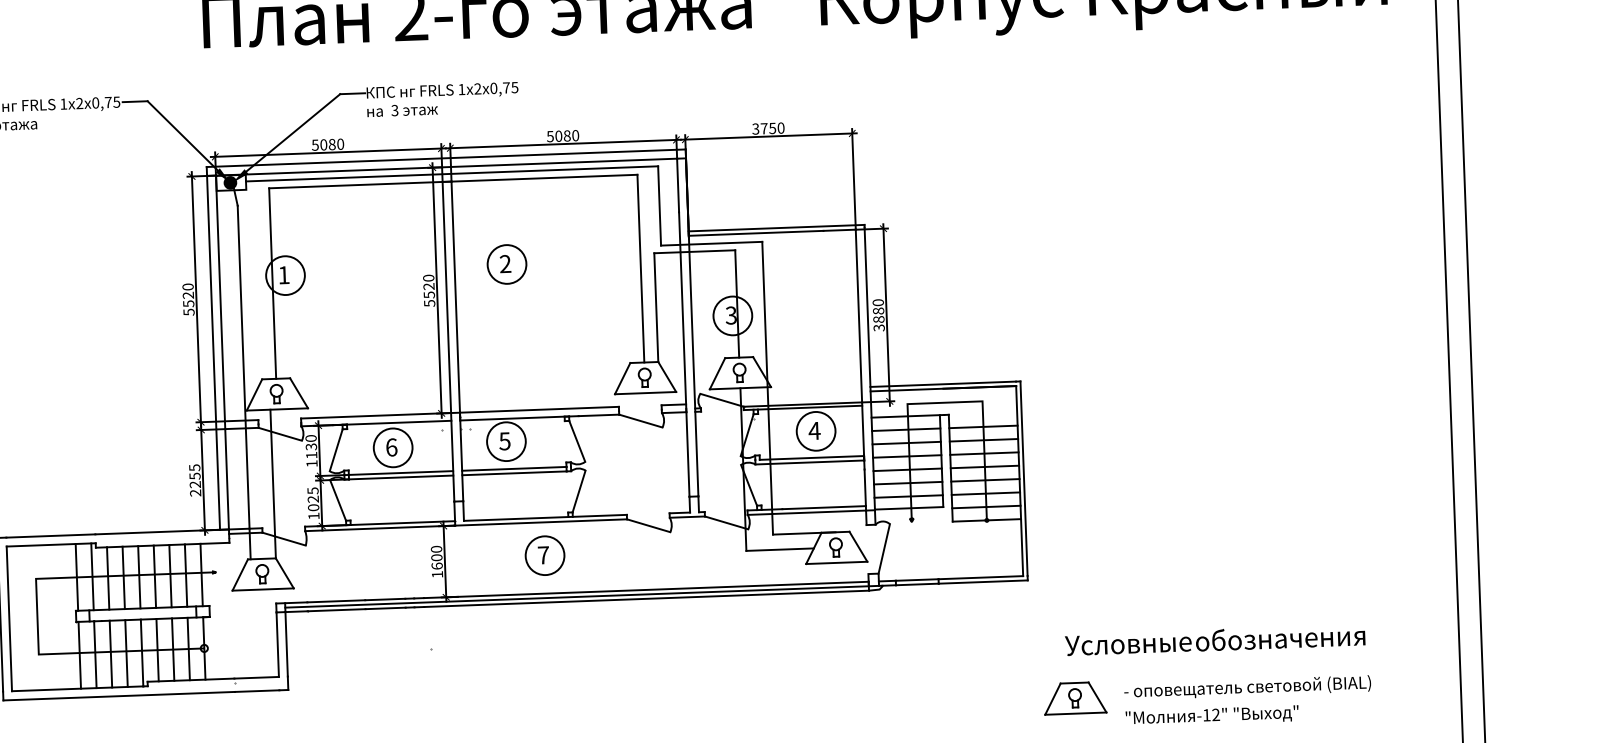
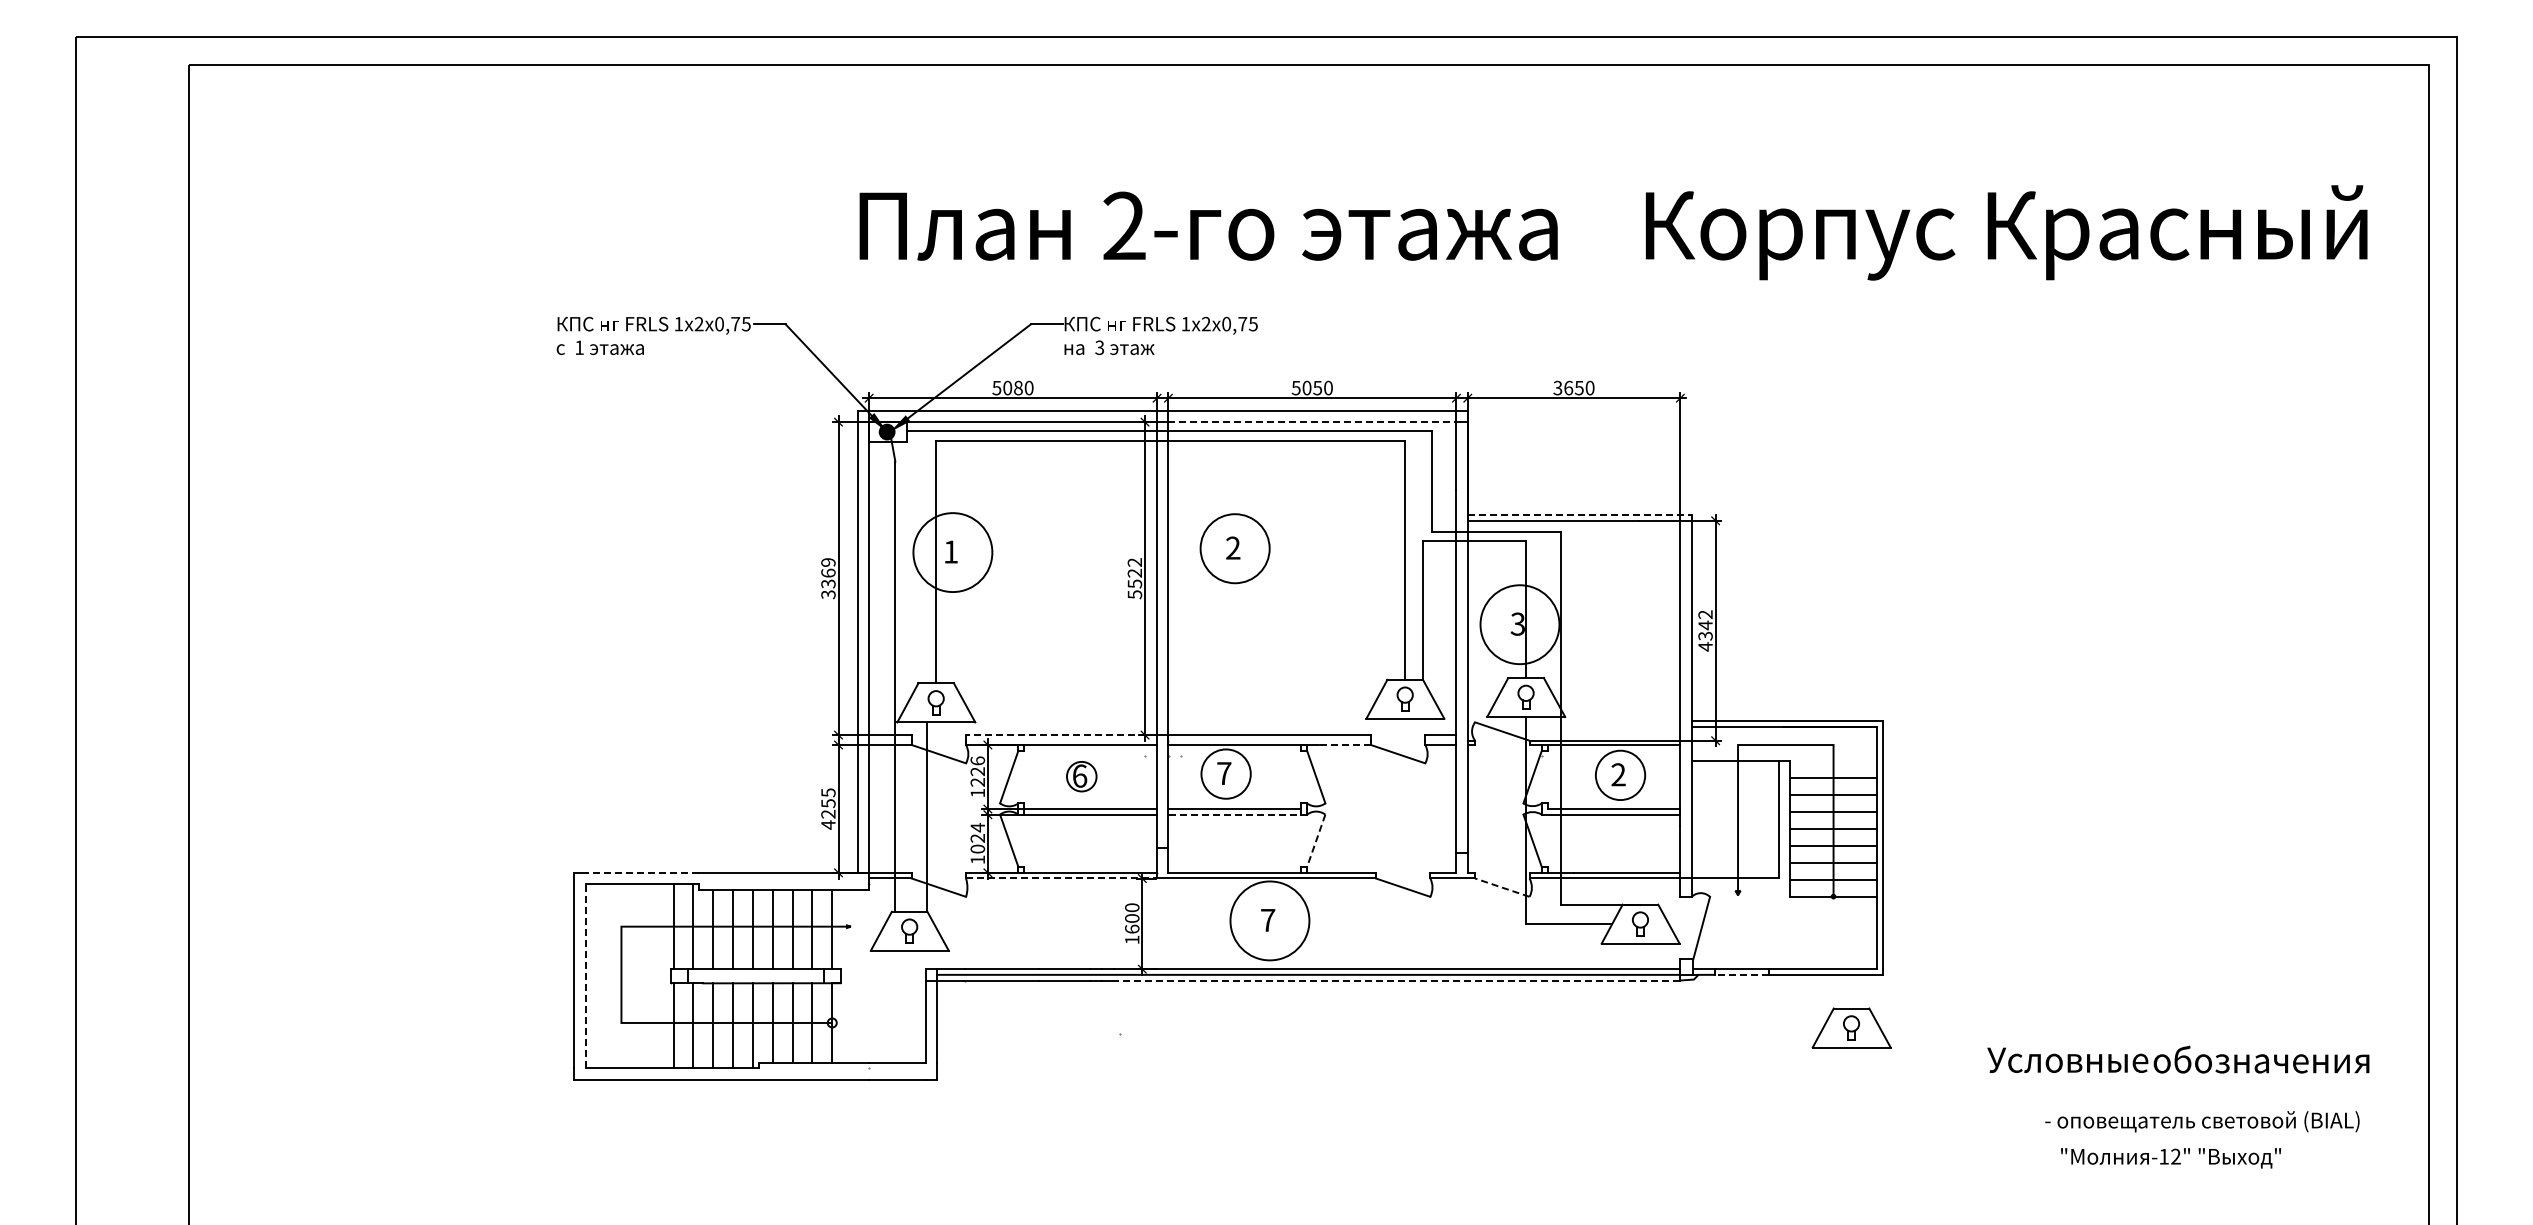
text: (764, 128) -> (1568, 387), 3750 -> 3650
text: (567, 135) -> (1317, 387), 5080 -> 5050
line: (564, 163) -> (1312, 422), solid -> dashed
line: (776, 228) -> (1579, 515), solid -> dashed
circle: (506, 264) -> (1234, 548), size x1.4
circle: (285, 275) -> (952, 552), size x1.6
text: (428, 278) -> (1134, 562), 5520 -> 5522
text: (188, 299) -> (828, 578), 5520 -> 3369
circle: (732, 315) -> (1519, 624), size x1.6
text: (878, 315) -> (1705, 630), 3880 -> 4342
line: (599, 415) -> (1345, 744), solid -> dashed
line: (376, 416) -> (1061, 735), solid -> dashed
line: (905, 429) -> (1734, 777), removed
text: (814, 430) -> (1618, 774), 4 -> 2
text: (504, 441) -> (1223, 773), 5 -> 7
line: (906, 443) -> (1734, 794), removed
text: (311, 446) -> (977, 771), 1130 -> 1226
circle: (392, 447) -> (1081, 776), size x0.6
line: (906, 456) -> (1734, 811), removed
line: (907, 469) -> (1734, 828), removed
line: (514, 473) -> (1235, 814), solid -> dashed
line: (907, 483) -> (1734, 845), removed
text: (312, 490) -> (977, 827), 1025 -> 1024
line: (579, 491) -> (1316, 840), solid -> dashed
text: (195, 492) -> (828, 824), 2255 -> 4255
line: (908, 496) -> (1734, 862), removed
line: (726, 522) -> (1502, 887), solid -> dashed
line: (379, 528) -> (1060, 878), solid -> dashed
line: (51, 535) -> (642, 872), solid -> dashed
circle: (544, 555) -> (1269, 920), size x1.6
line: (916, 584) -> (1741, 974), solid -> dashed
line: (646, 598) -> (1396, 980), solid -> dashed
line: (9, 618) -> (585, 975), solid -> dashed
text: (1215, 640) -> (2178, 1059), moved
text: (1247, 687) -> (2202, 1121), moved
part: (1075, 697) -> (1851, 1027), moved
text: (1211, 716) -> (2170, 1158), moved

